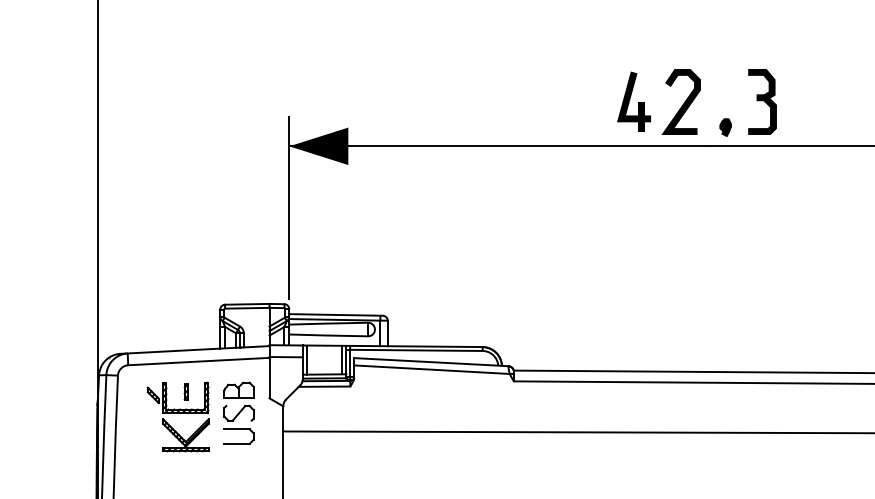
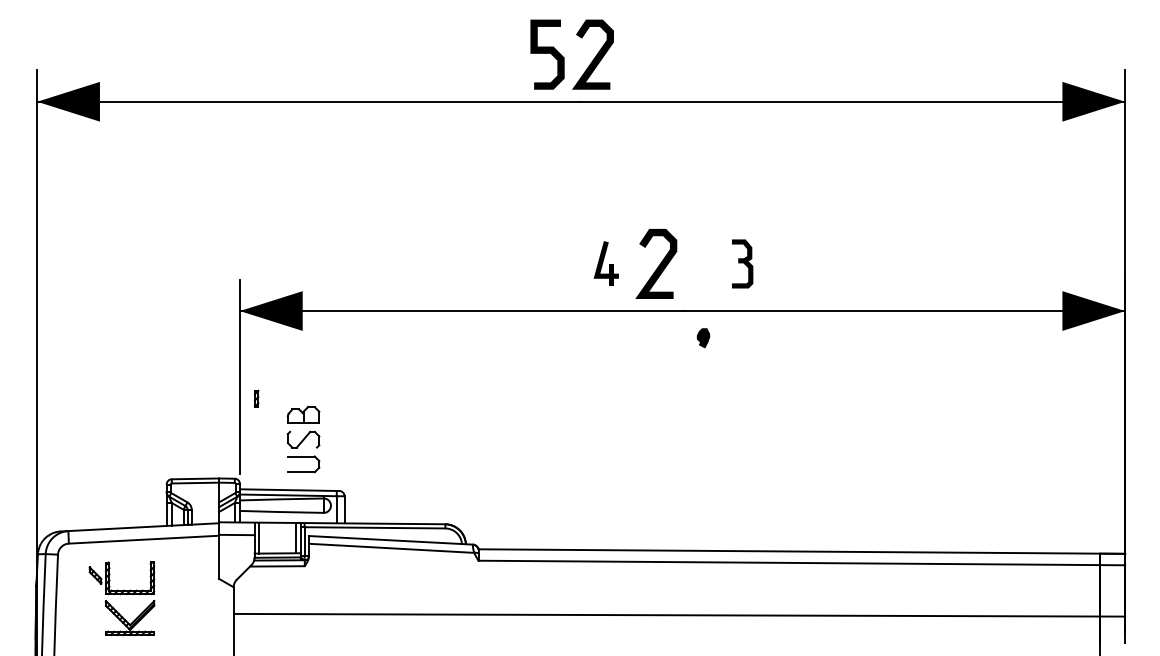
part: (634, 100) -> (606, 262), size x0.7
part: (762, 101) -> (742, 263), size x0.7
part: (725, 127) -> (703, 338), moved
part: (186, 391) -> (256, 398), moved
part: (238, 413) -> (303, 439), moved

